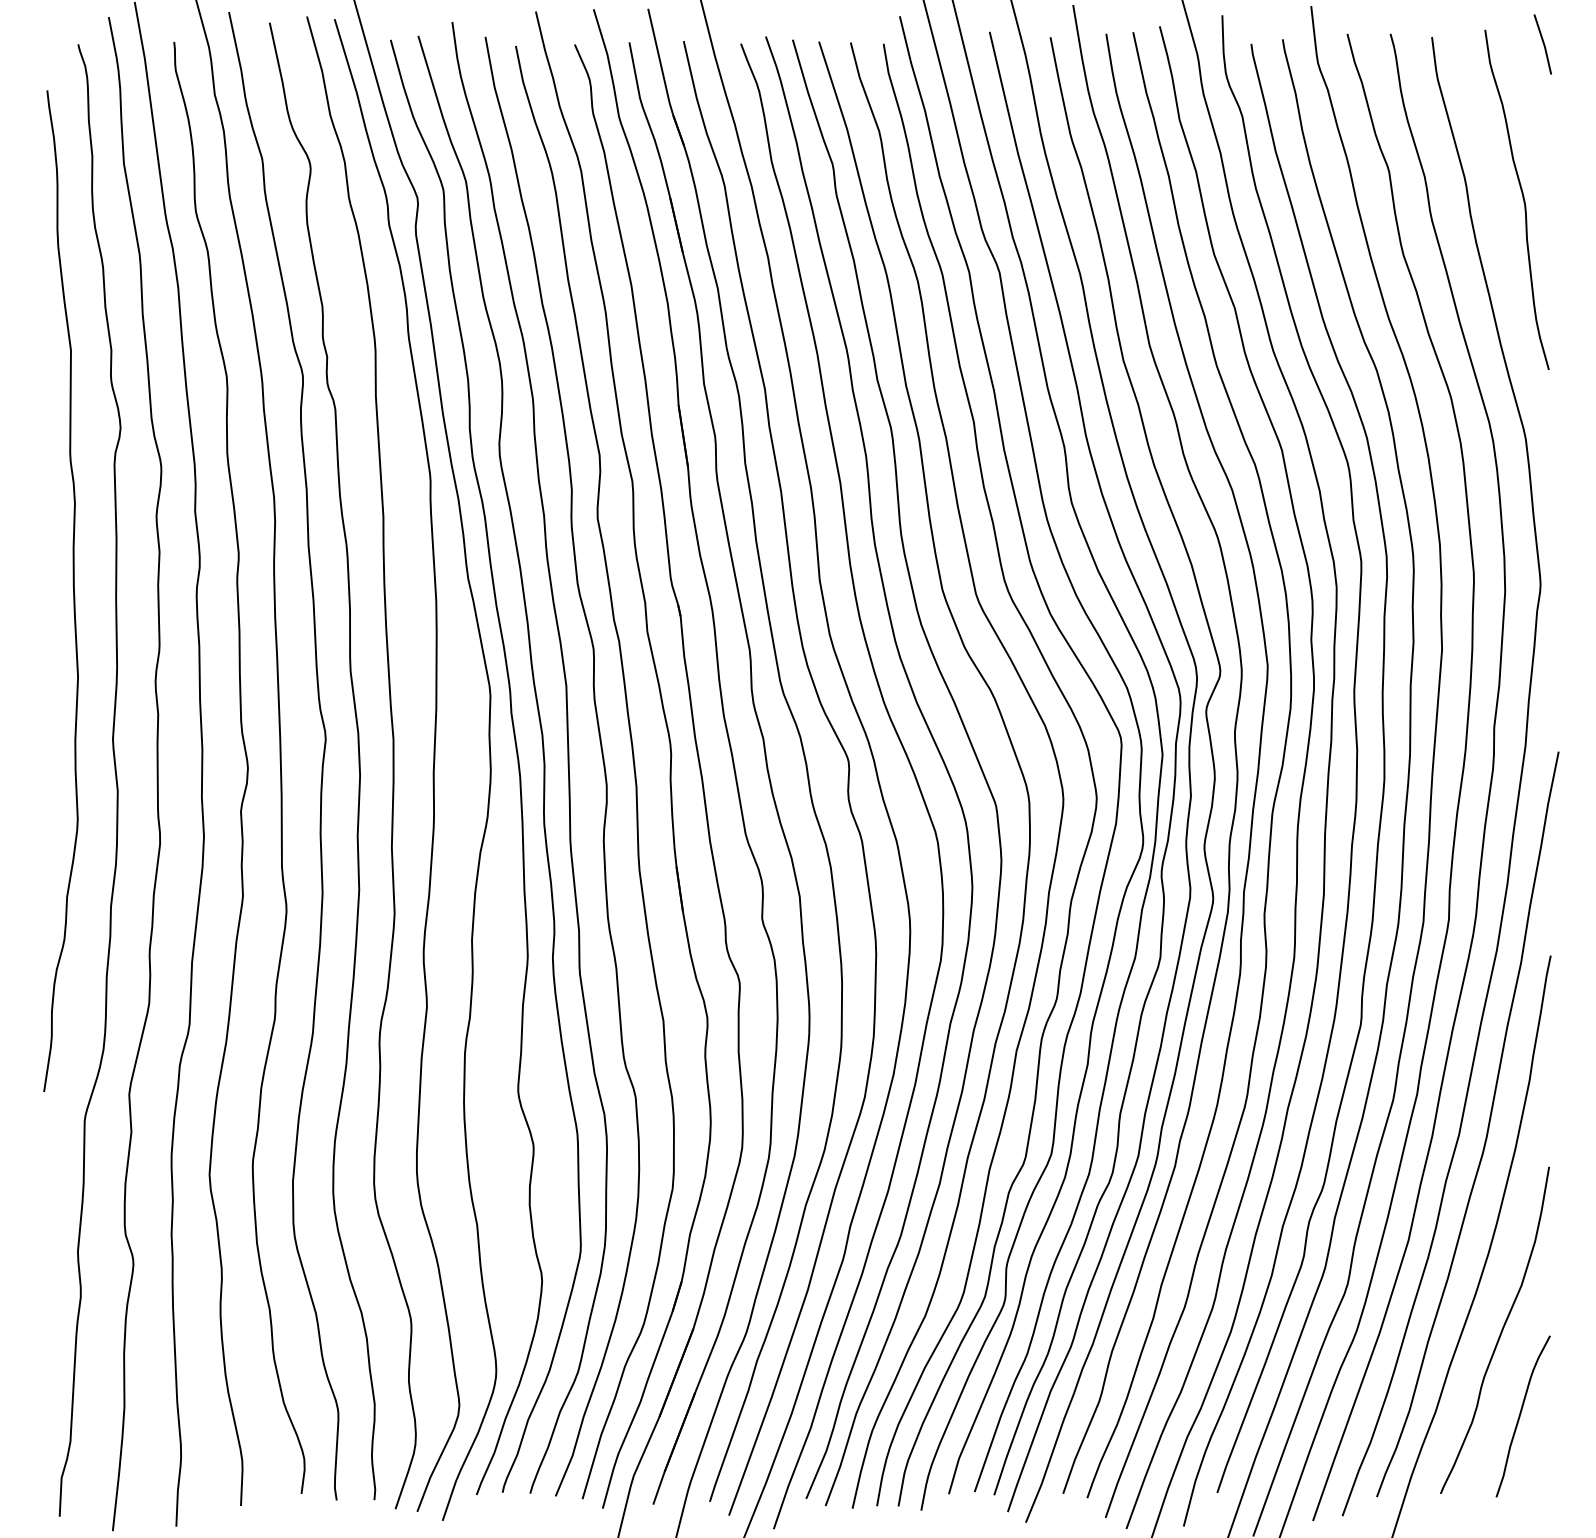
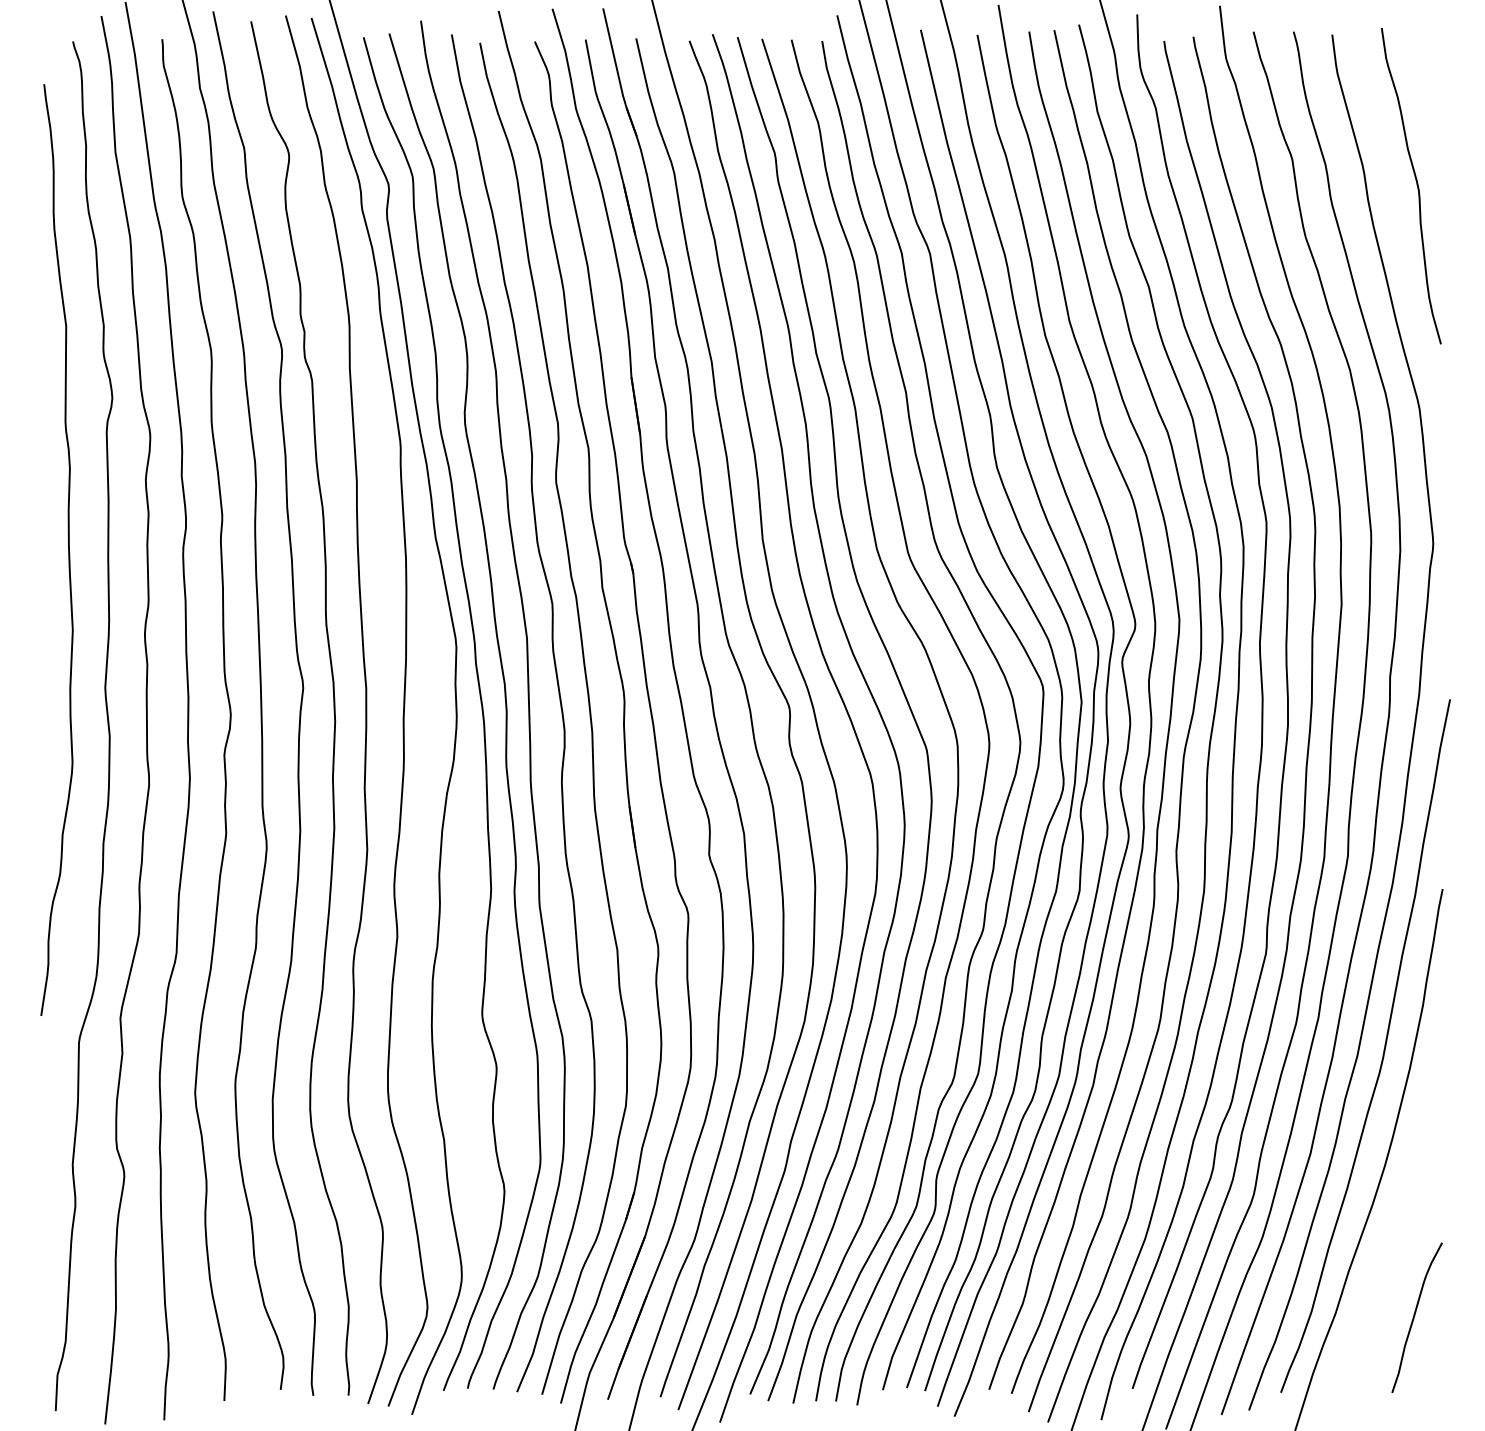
line: (1542, 43) -> (1435, 40), removed
curve: (1500, 1331) -> (1395, 1238), removed

